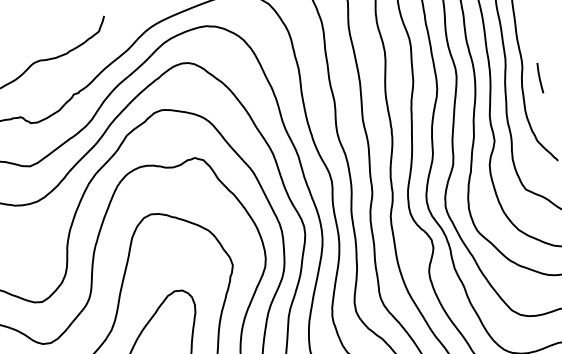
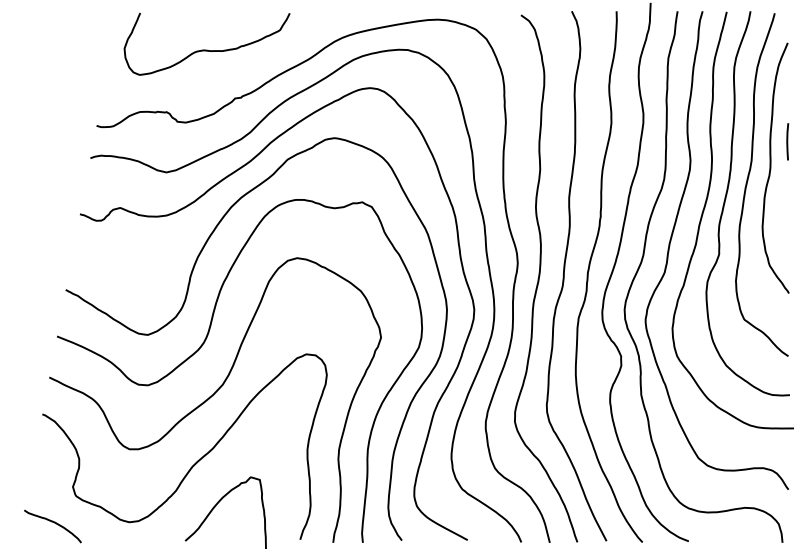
line: (539, 77) -> (787, 141), moved

